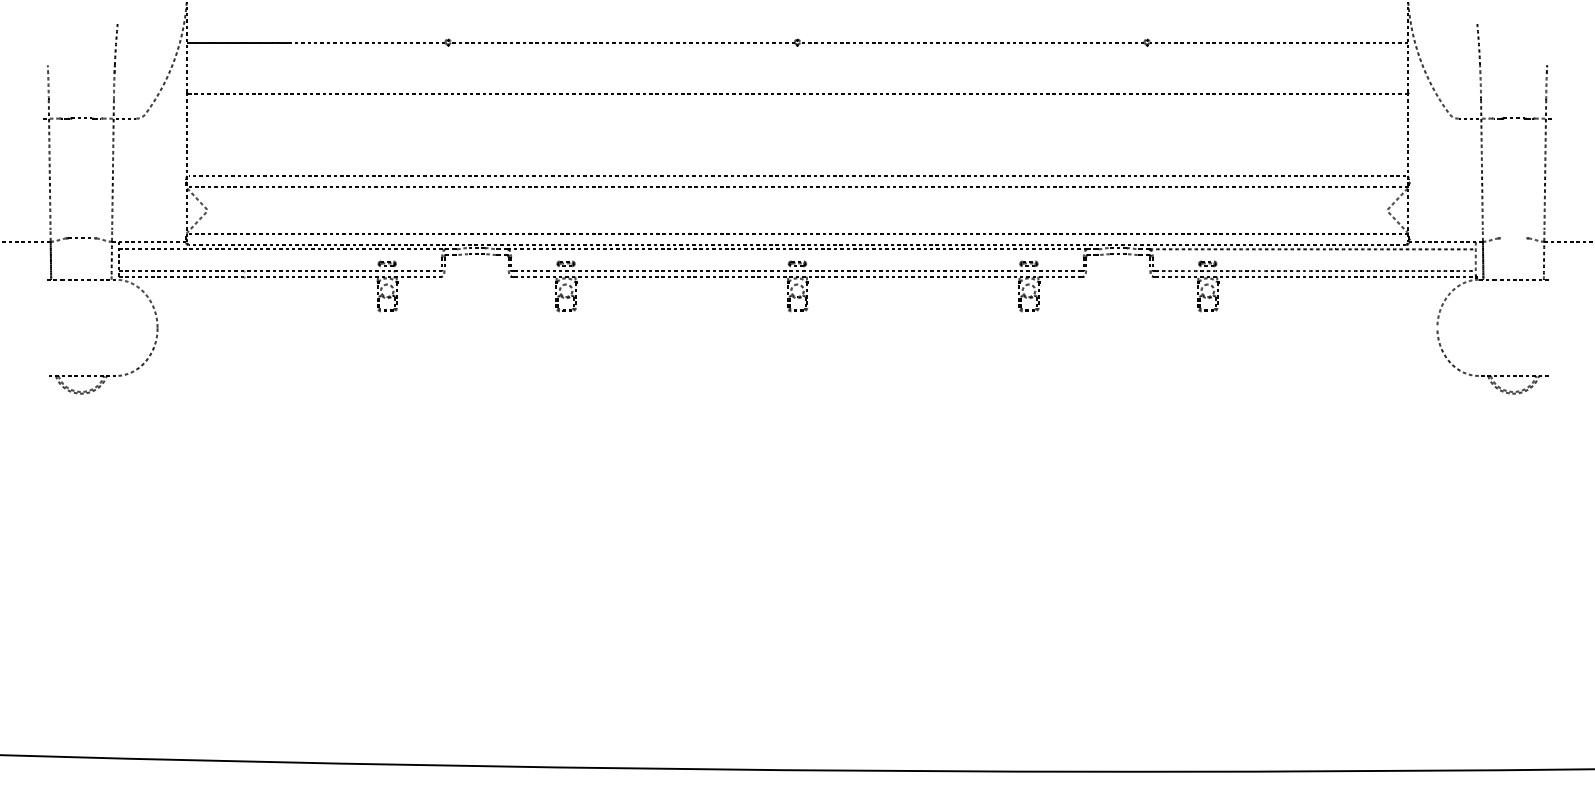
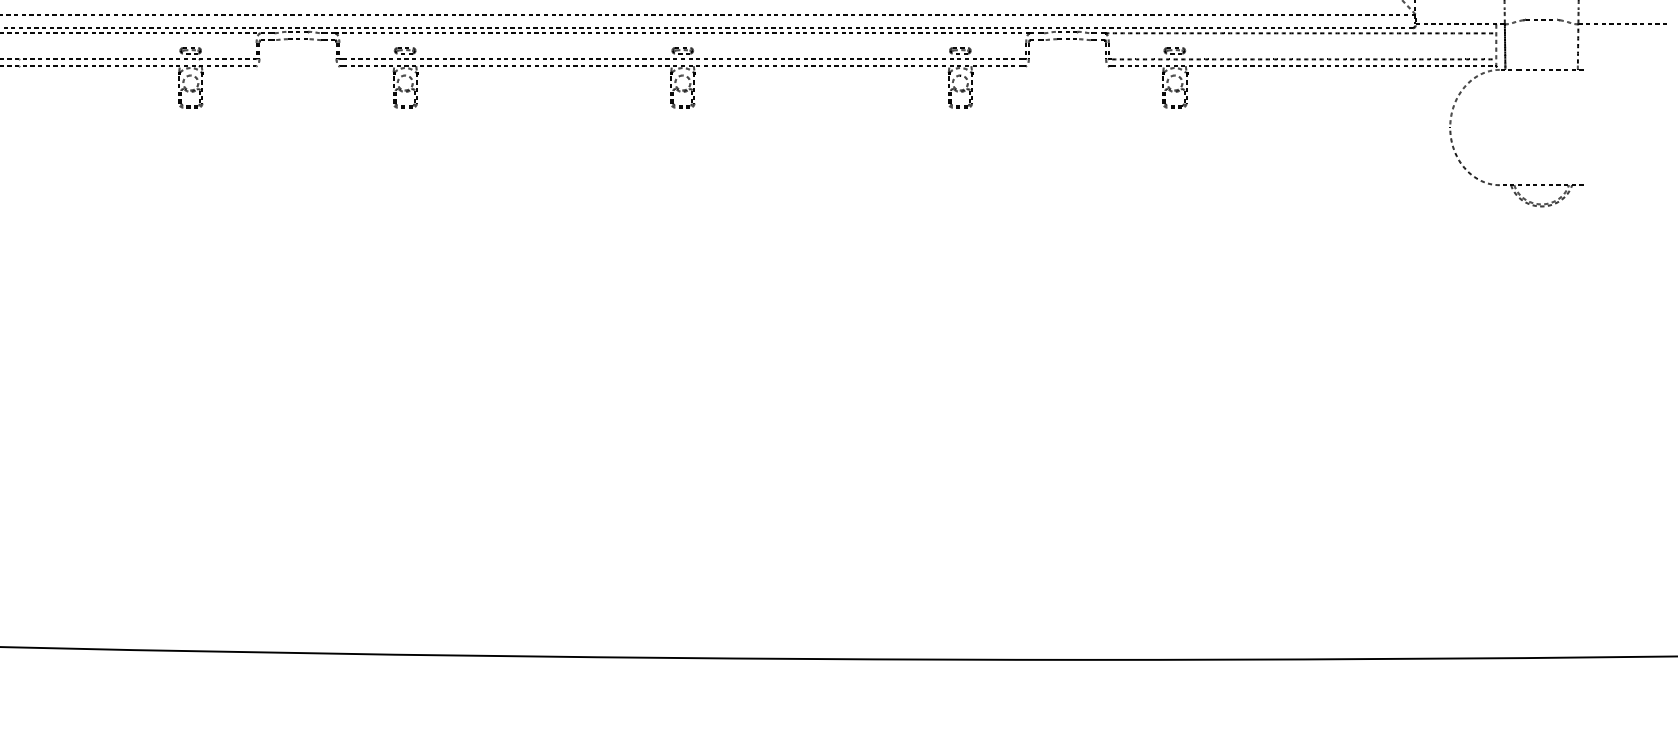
line: (1513, 238) -> (1541, 20), added

